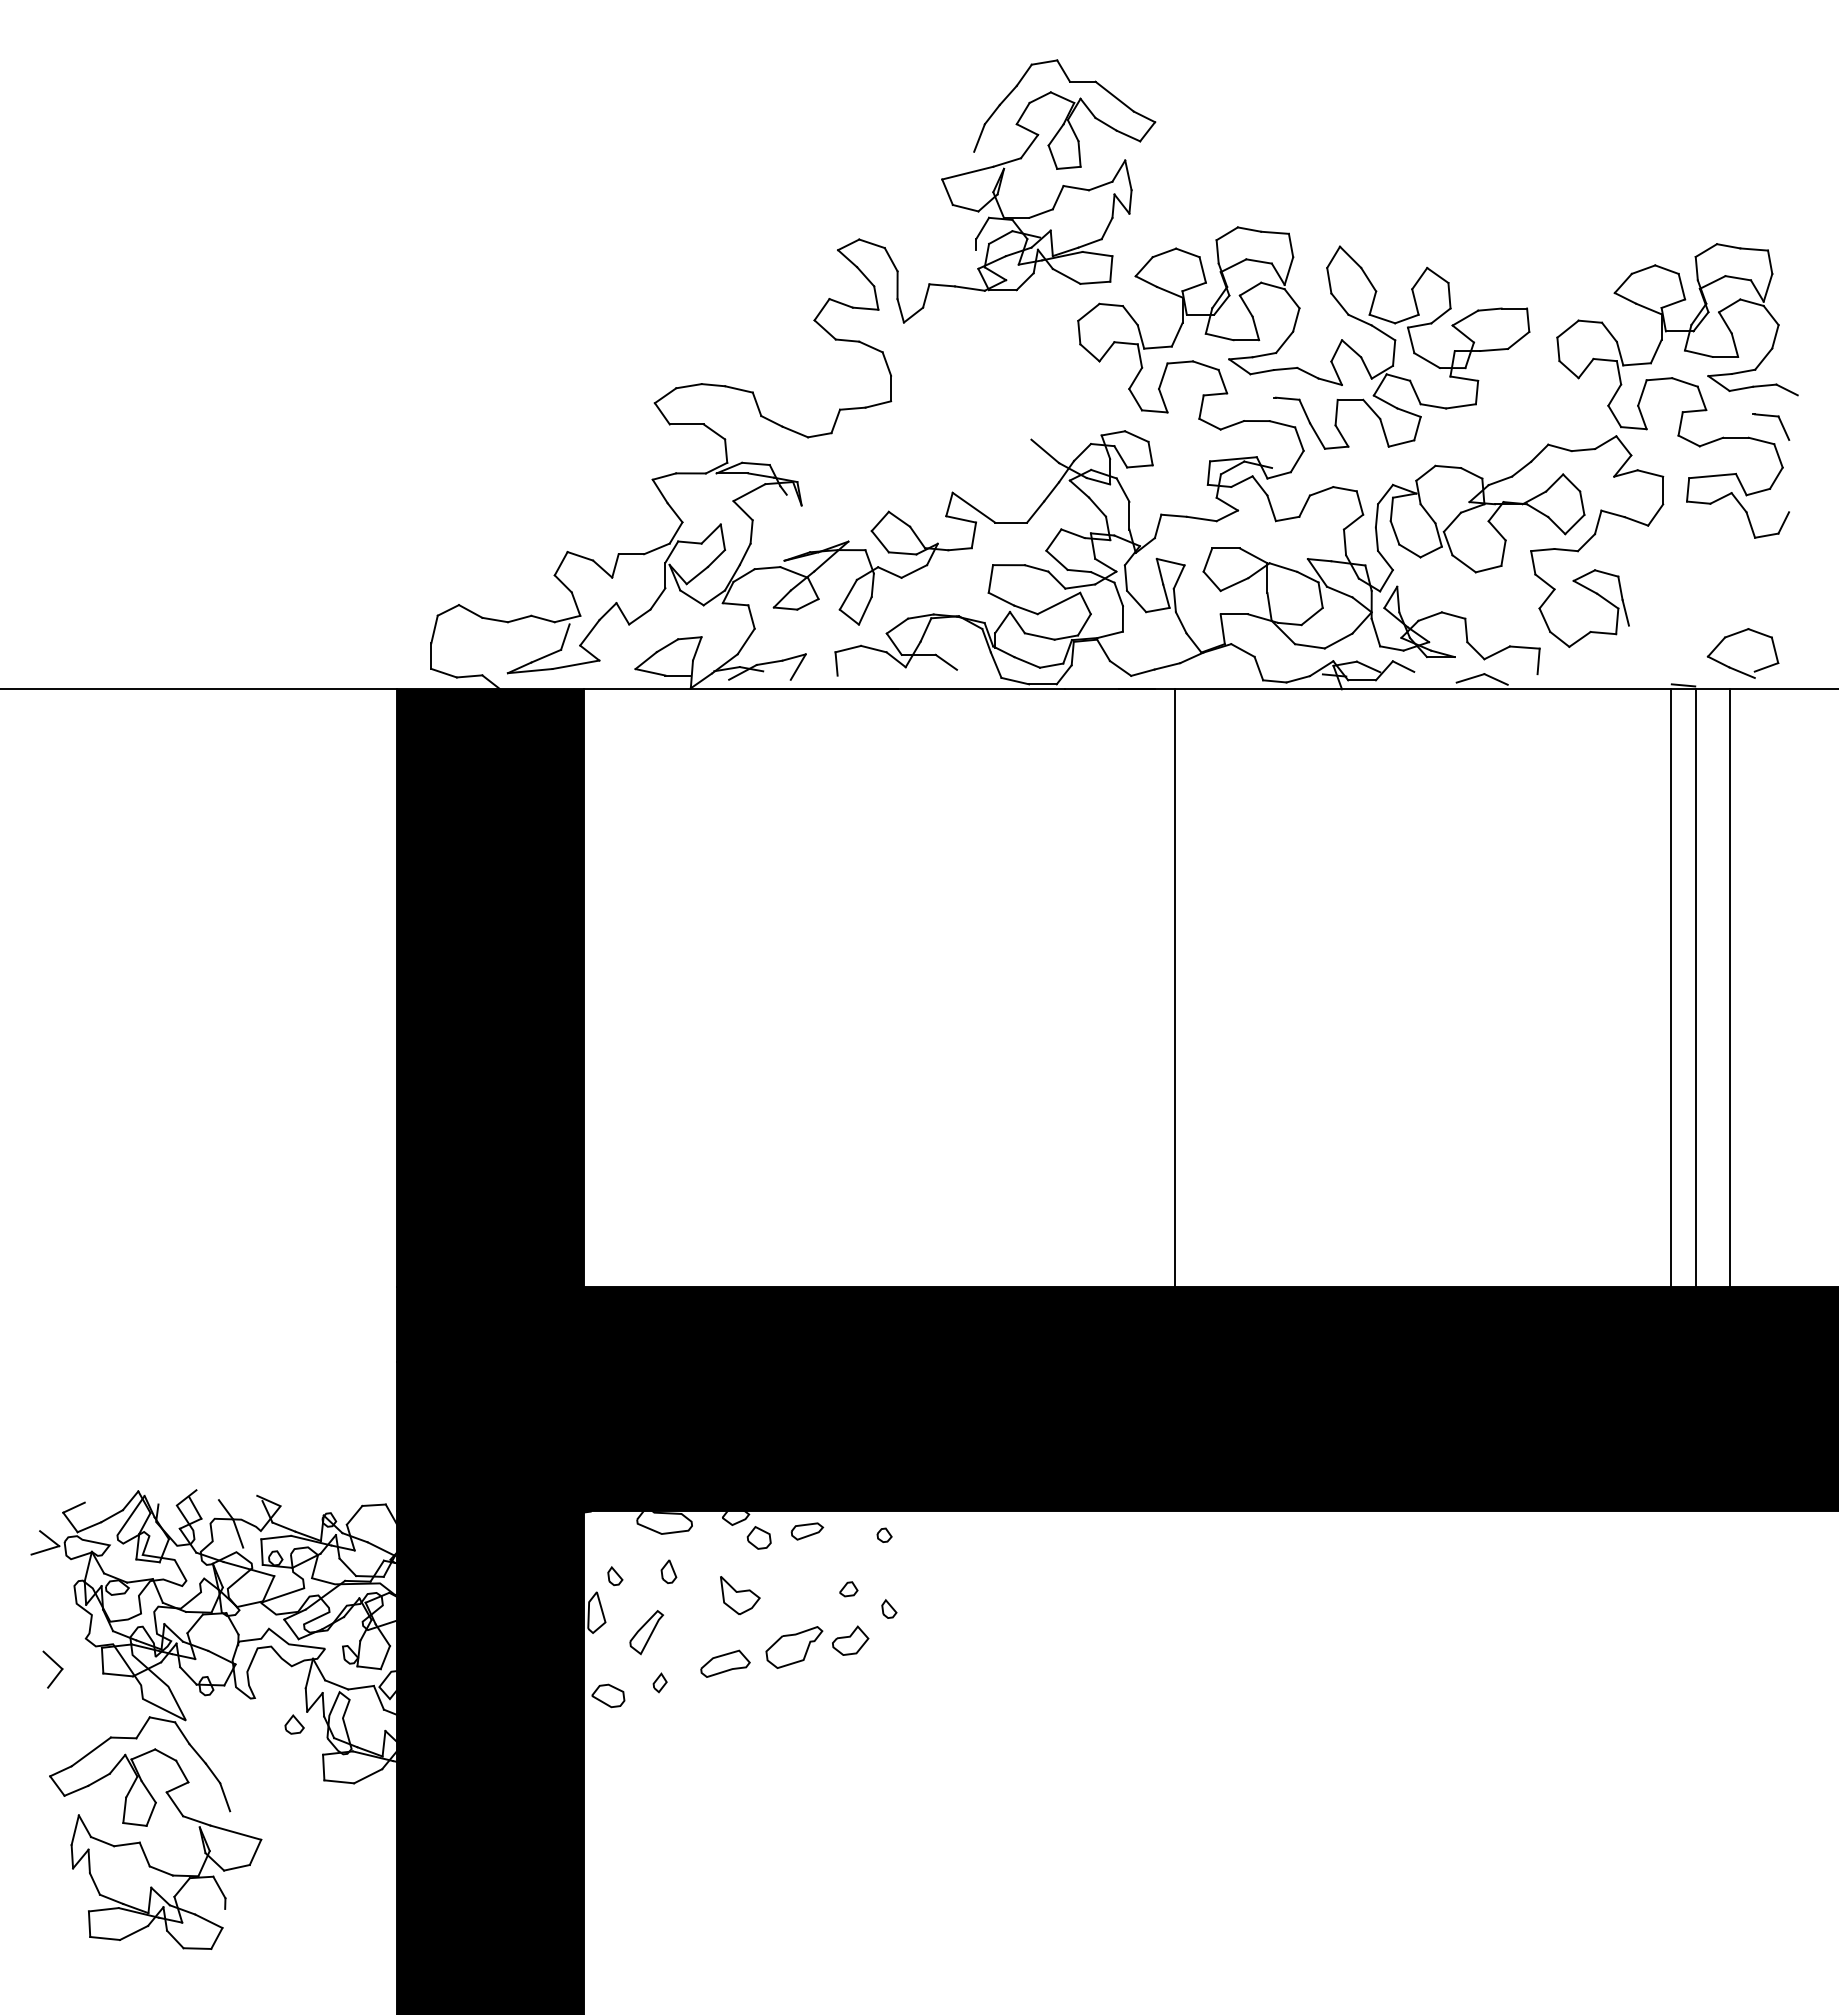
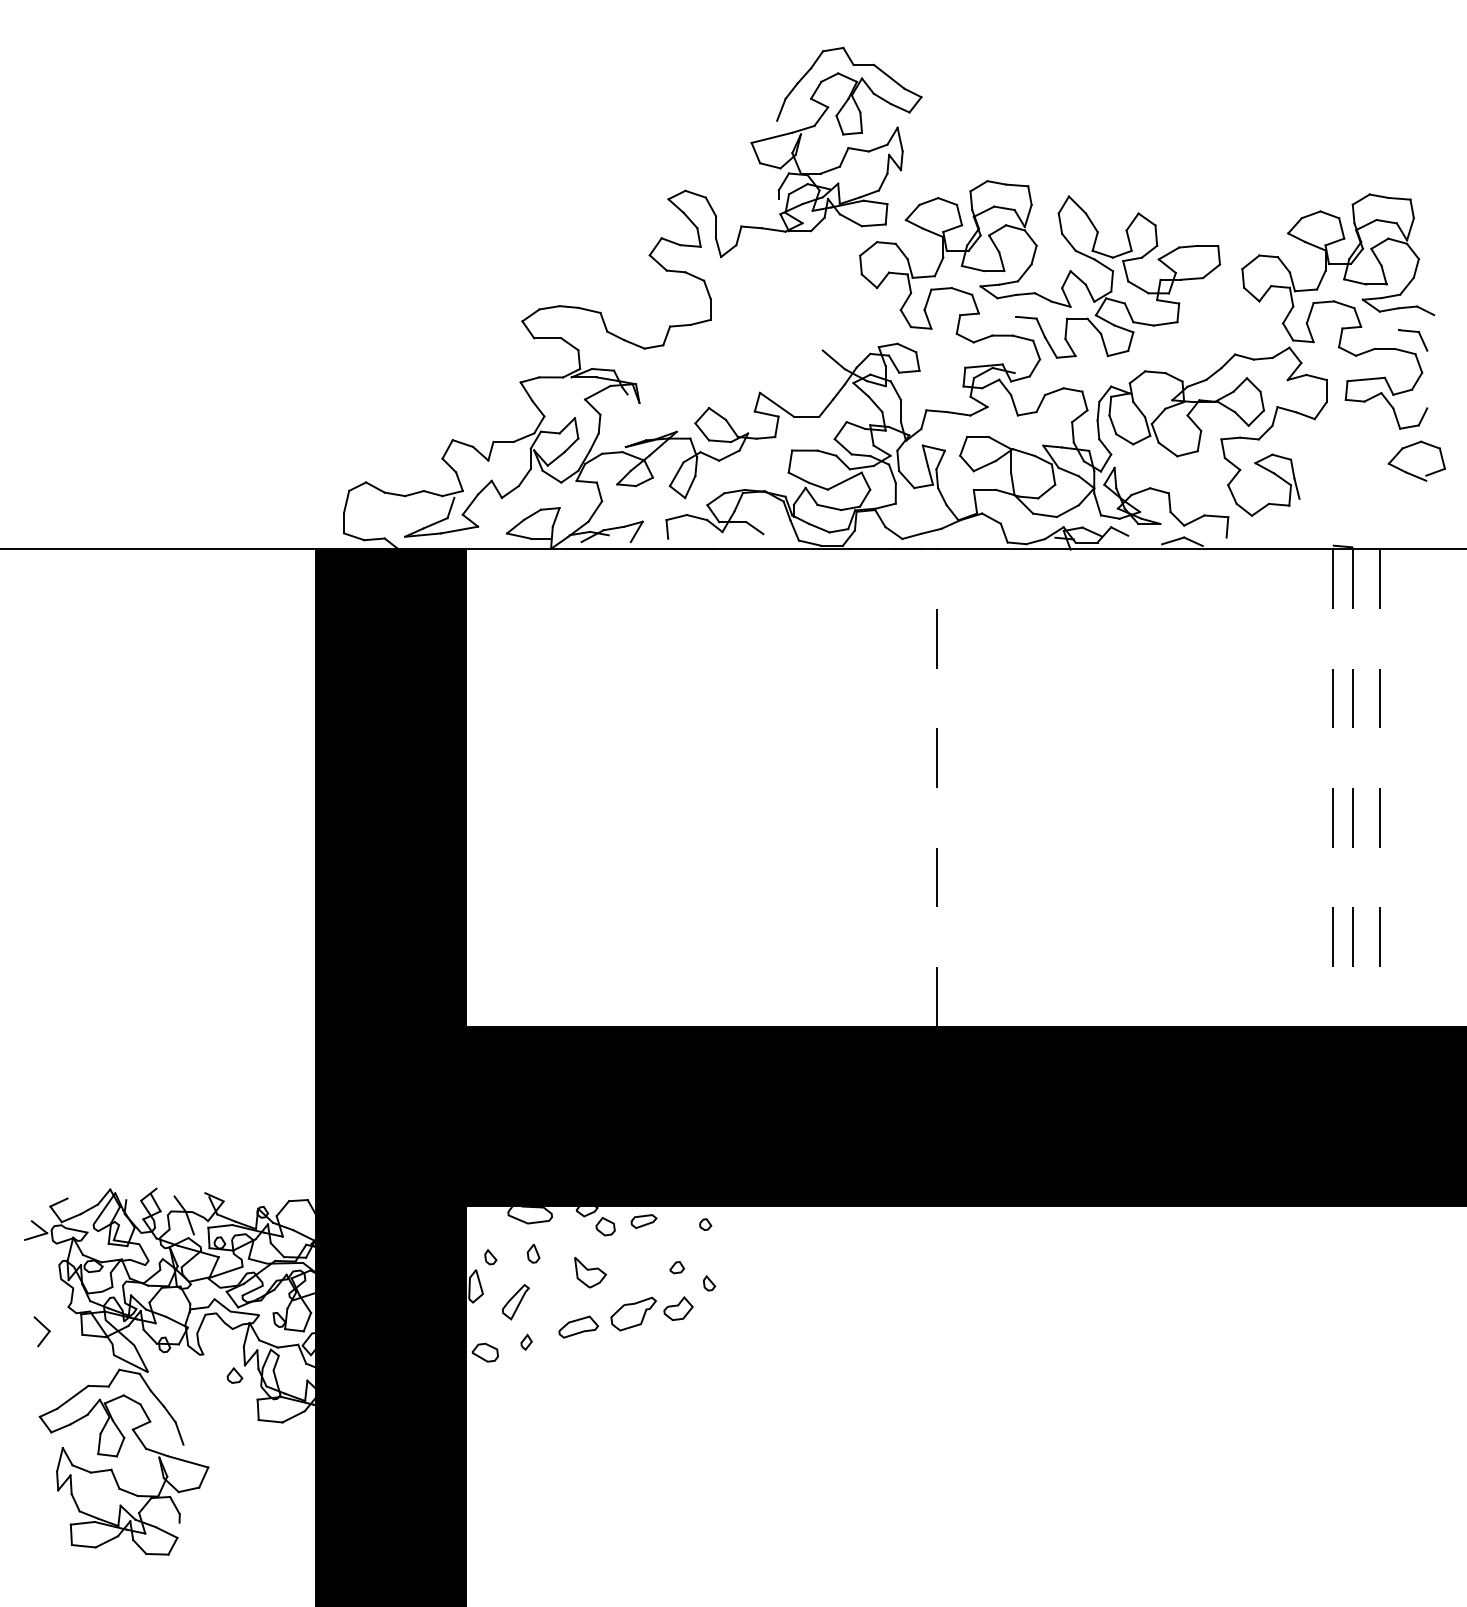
part: (1737, 669) -> (1412, 474), moved
line: (1174, 987) -> (936, 787), solid -> dashed
line: (1670, 988) -> (1332, 788), solid -> dashed
line: (1696, 988) -> (1353, 788), solid -> dashed
line: (1729, 988) -> (1379, 788), solid -> dashed

